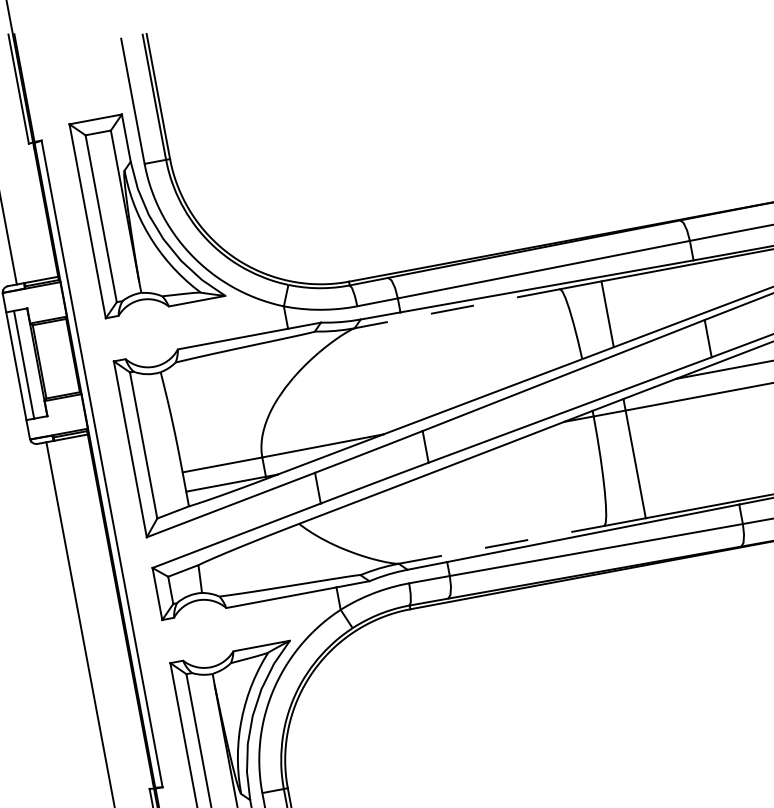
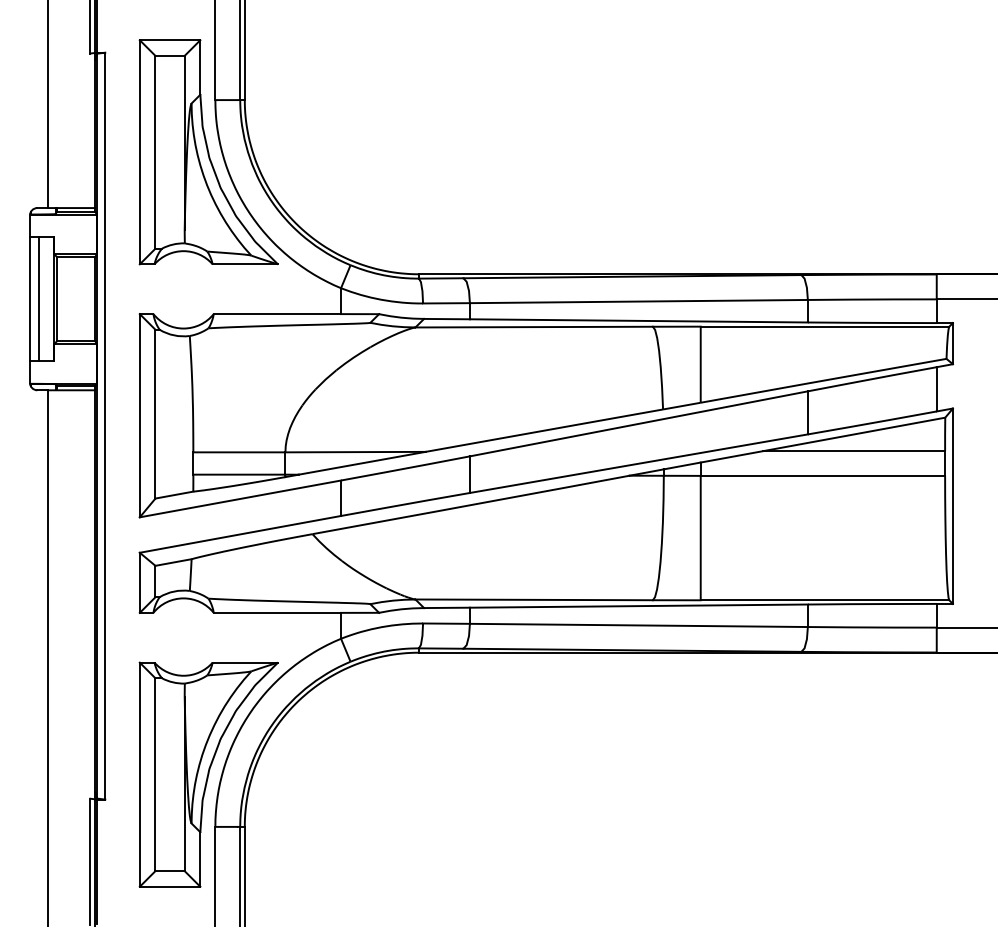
line: (457, 309) -> (534, 327), dashed -> solid
line: (501, 544) -> (534, 599), dashed -> solid

